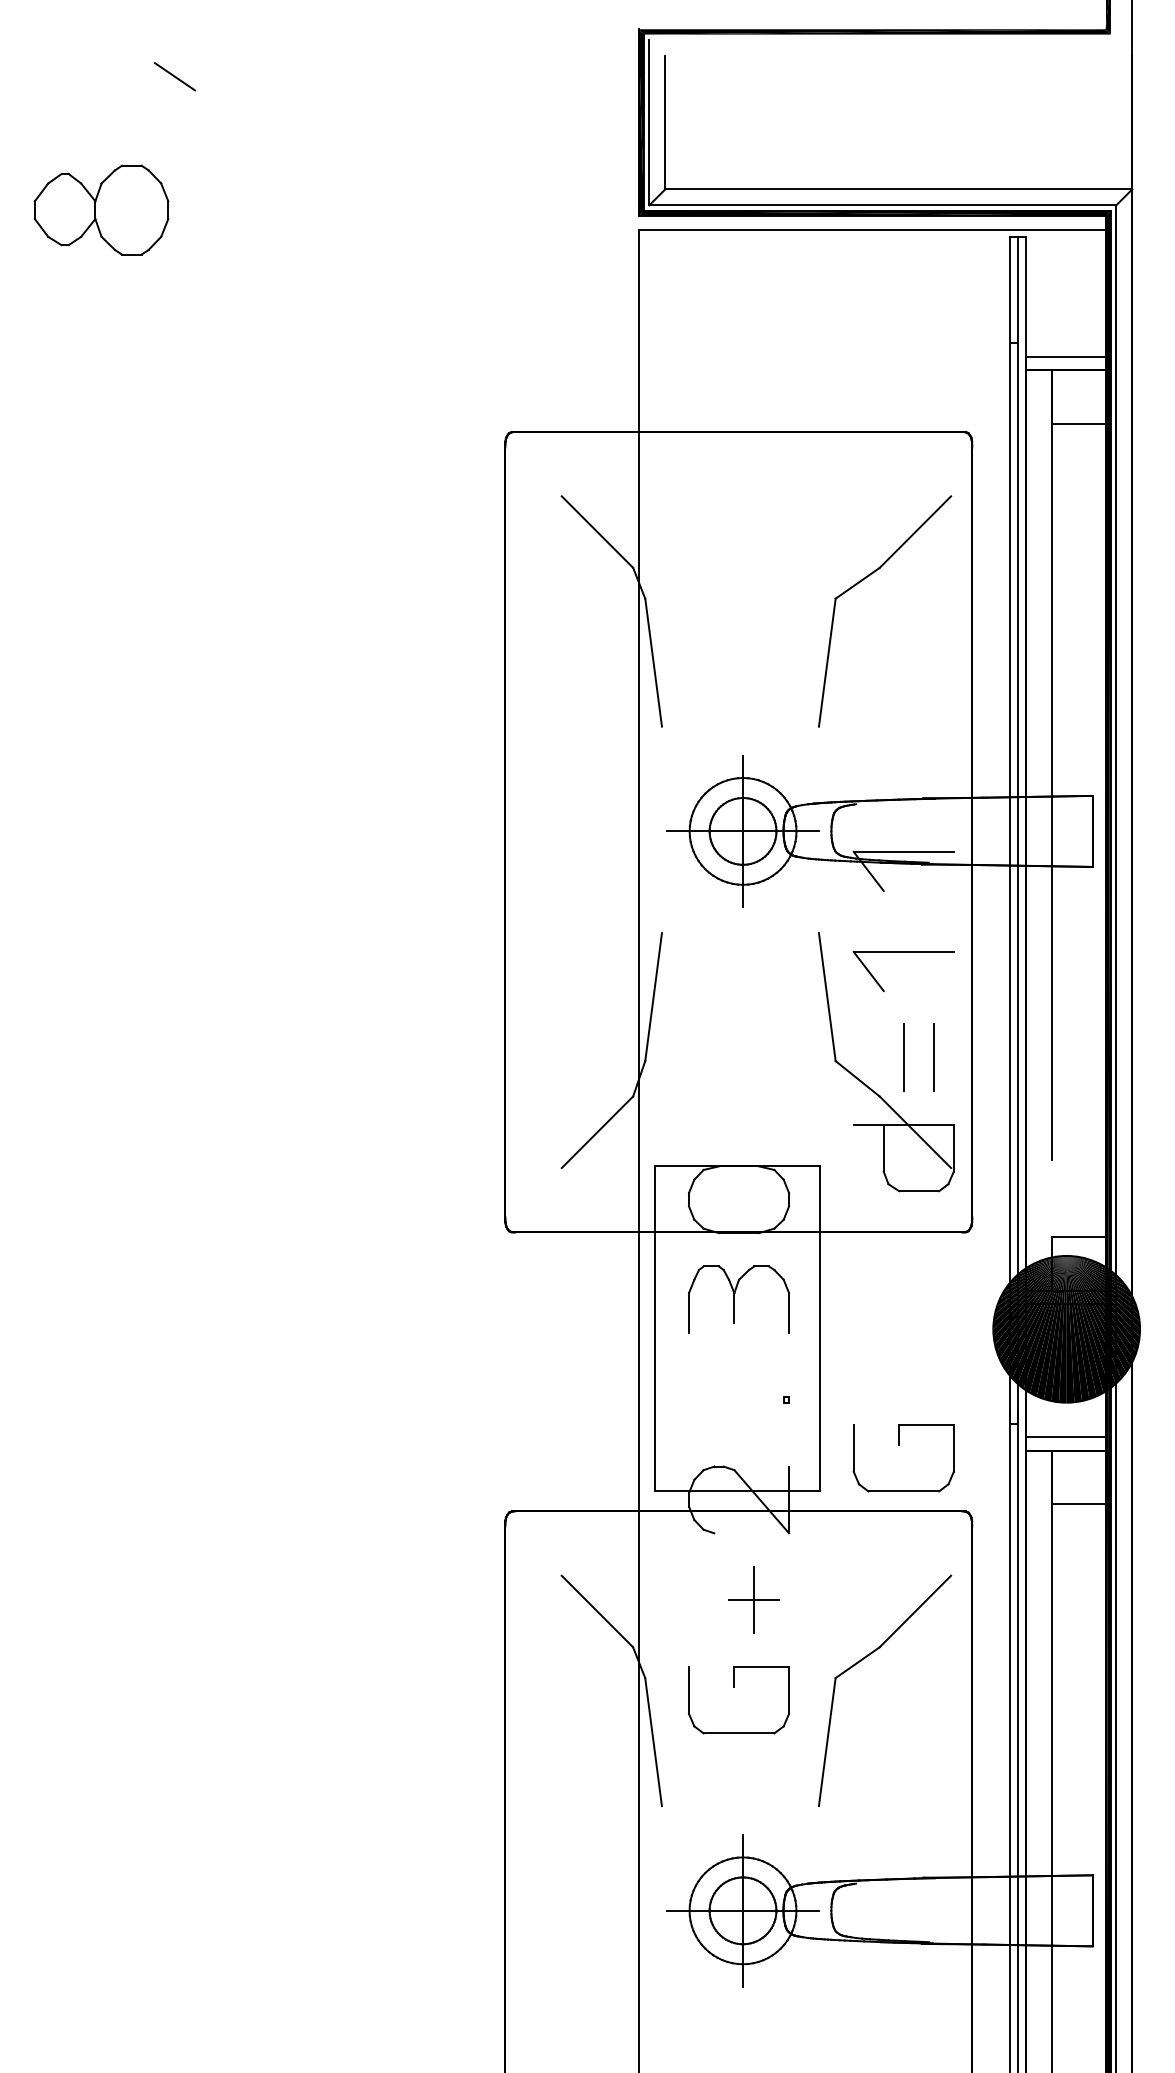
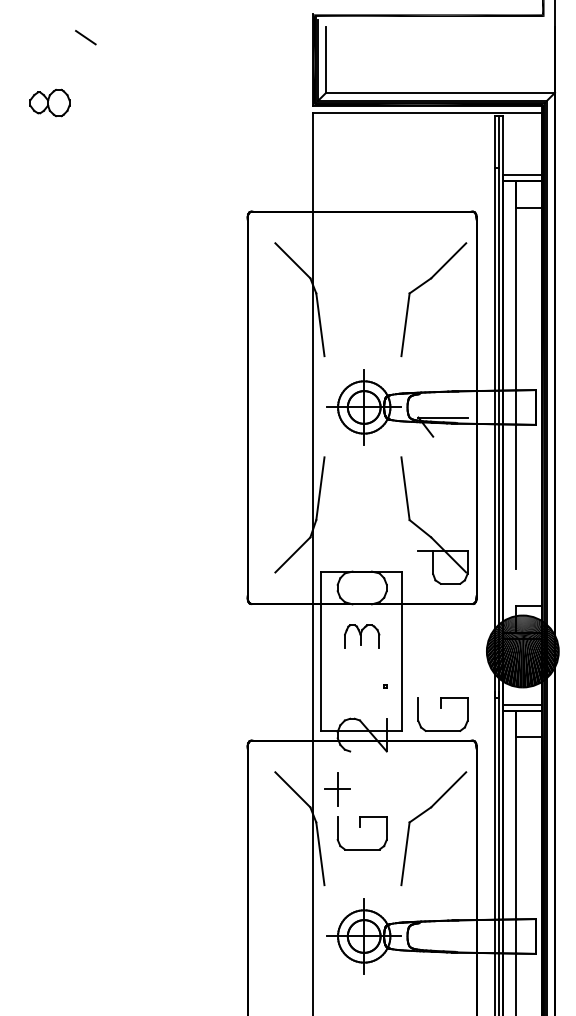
part: (100, 209) -> (49, 102), size x0.6
part: (902, 953) -> (442, 467), removed
line: (904, 1057) -> (443, 518), removed
line: (933, 1057) -> (457, 518), removed
part: (737, 1298) -> (361, 636), size x0.7
part: (753, 1600) -> (337, 789), moved

